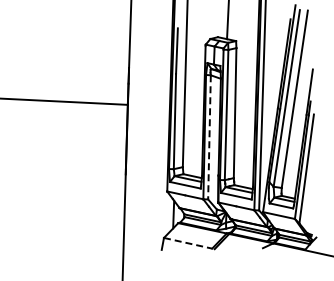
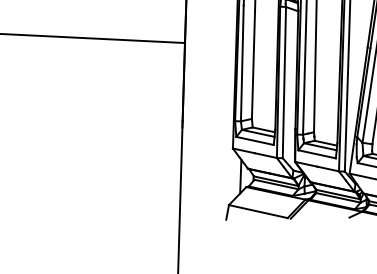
line: (209, 137) -> (284, 82), dashed -> solid
line: (188, 243) -> (258, 211), dashed -> solid

